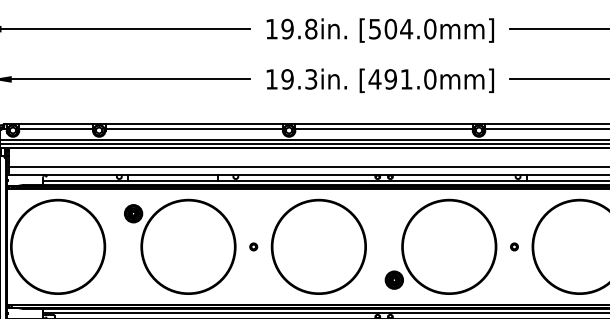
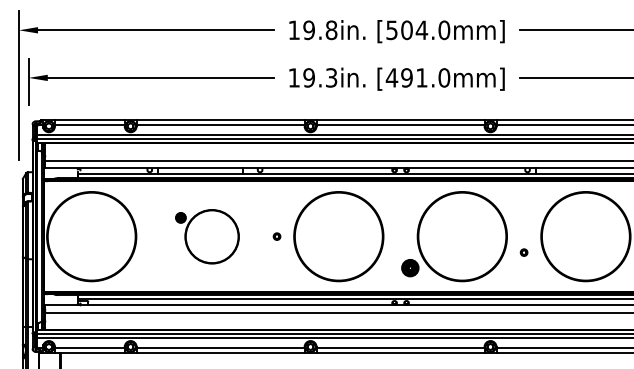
part: (180, 246) -> (207, 236), size x0.6
part: (513, 246) -> (523, 252), moved

